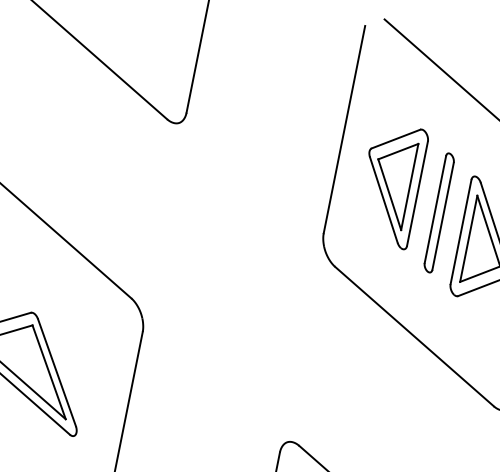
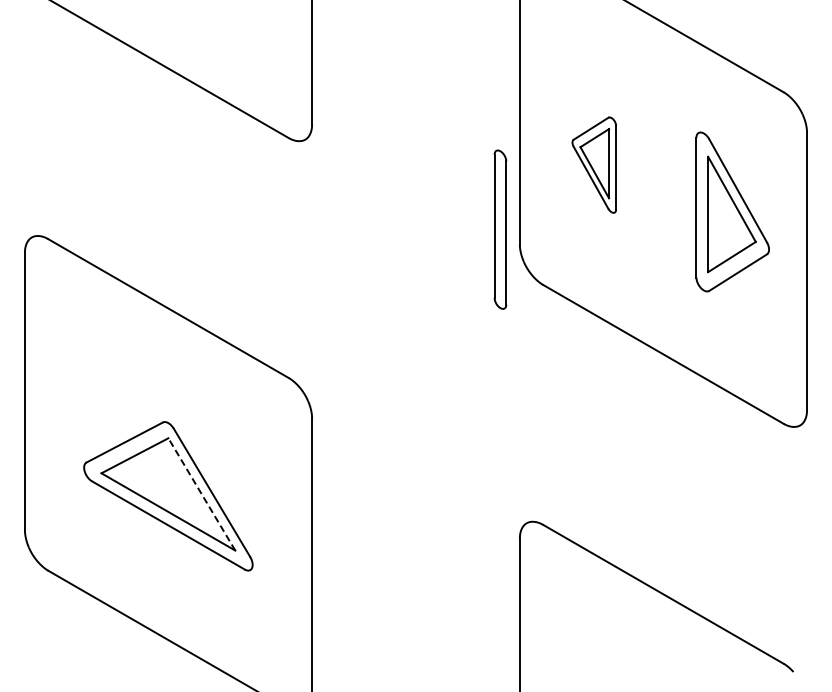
part: (391, 184) -> (594, 164), size x0.6
part: (439, 212) -> (500, 229), moved
line: (48, 372) -> (201, 494), solid -> dashed

